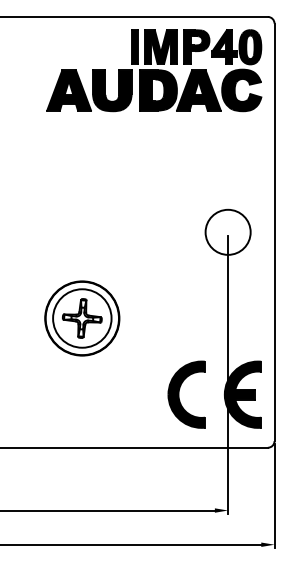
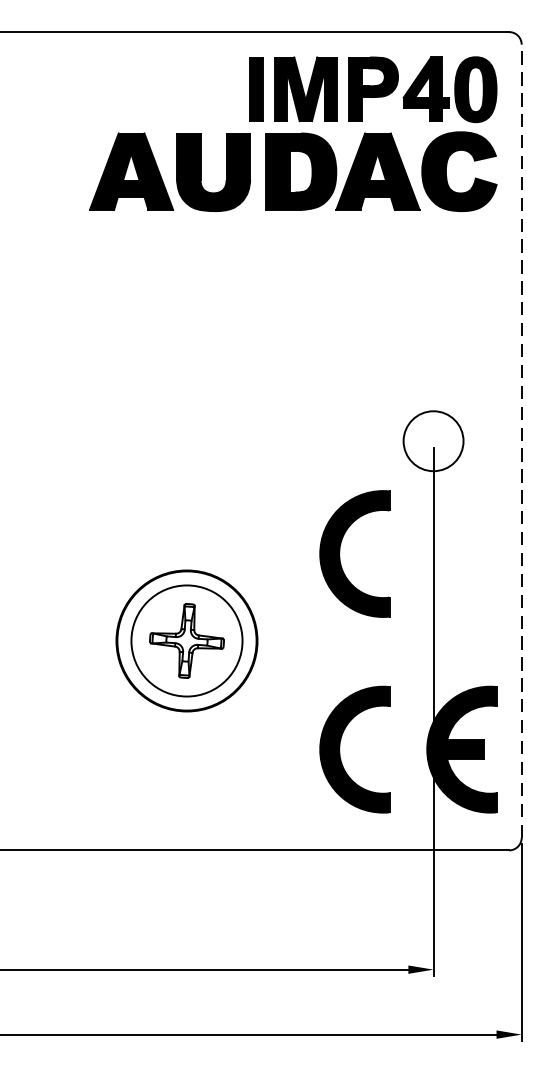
circle: (227, 231) -> (432, 439), size x0.7
line: (274, 232) -> (521, 441), solid -> dashed
part: (179, 291) -> (341, 553), added
part: (82, 318) -> (187, 640), moved

